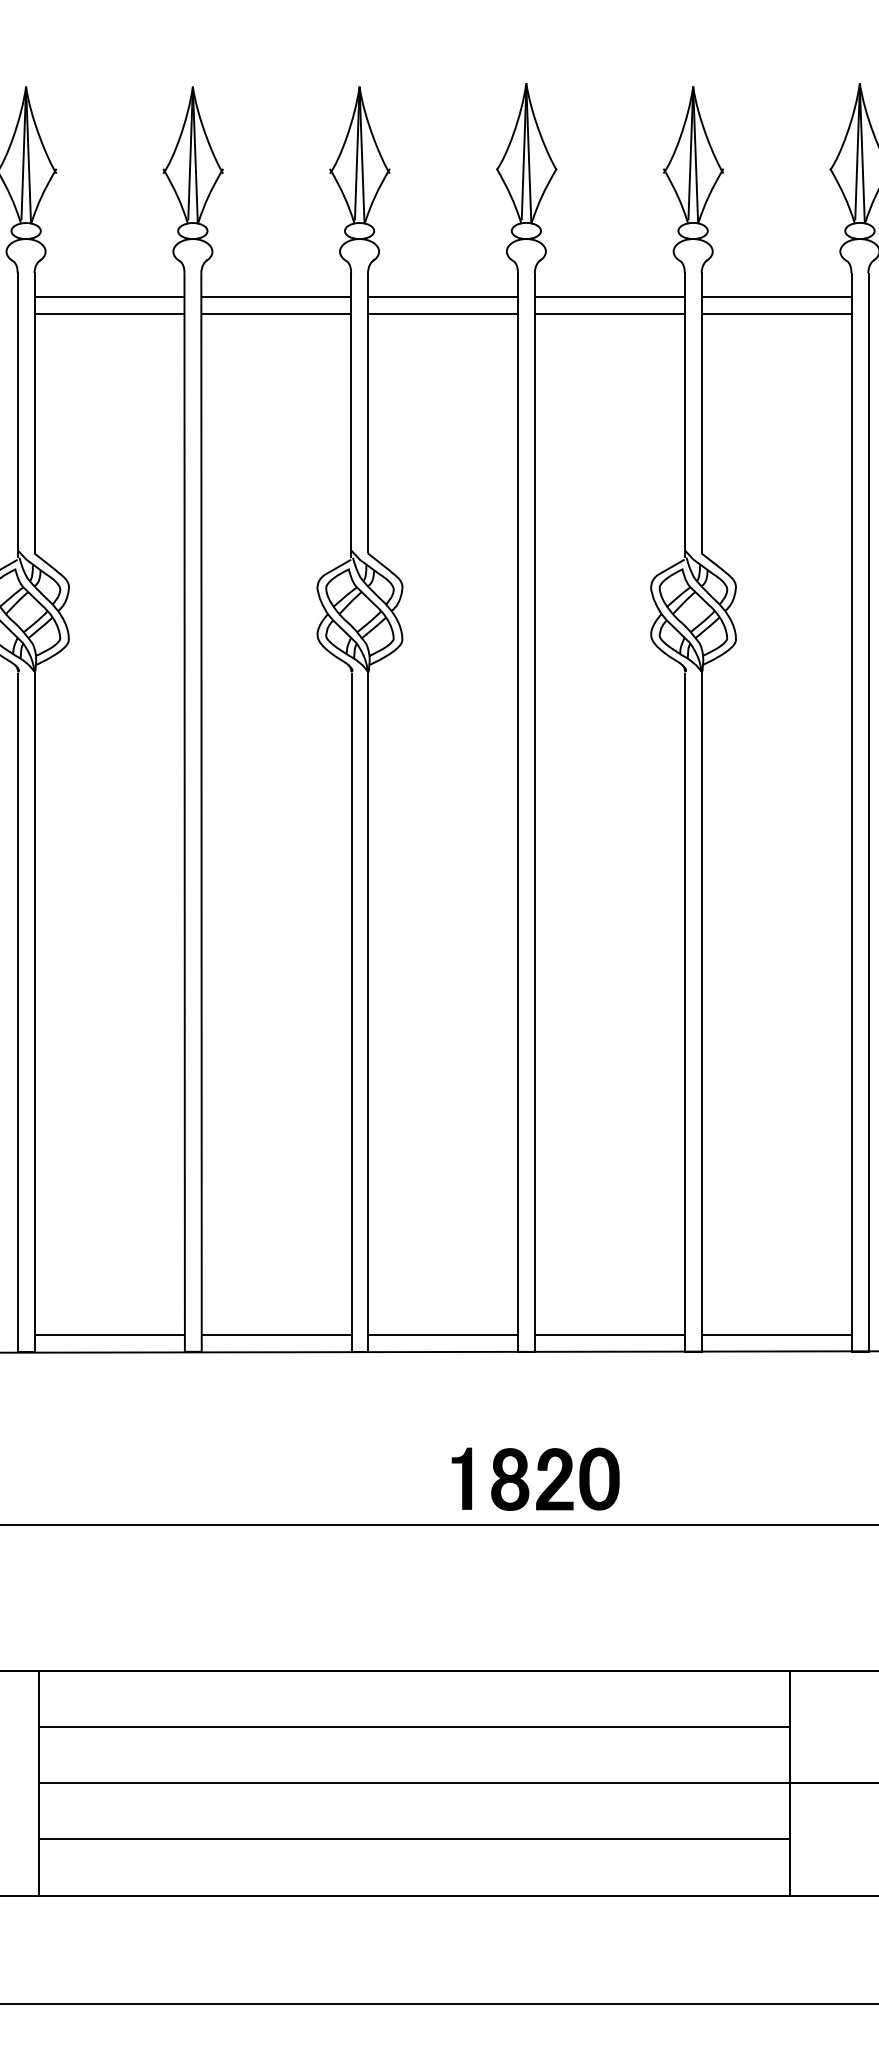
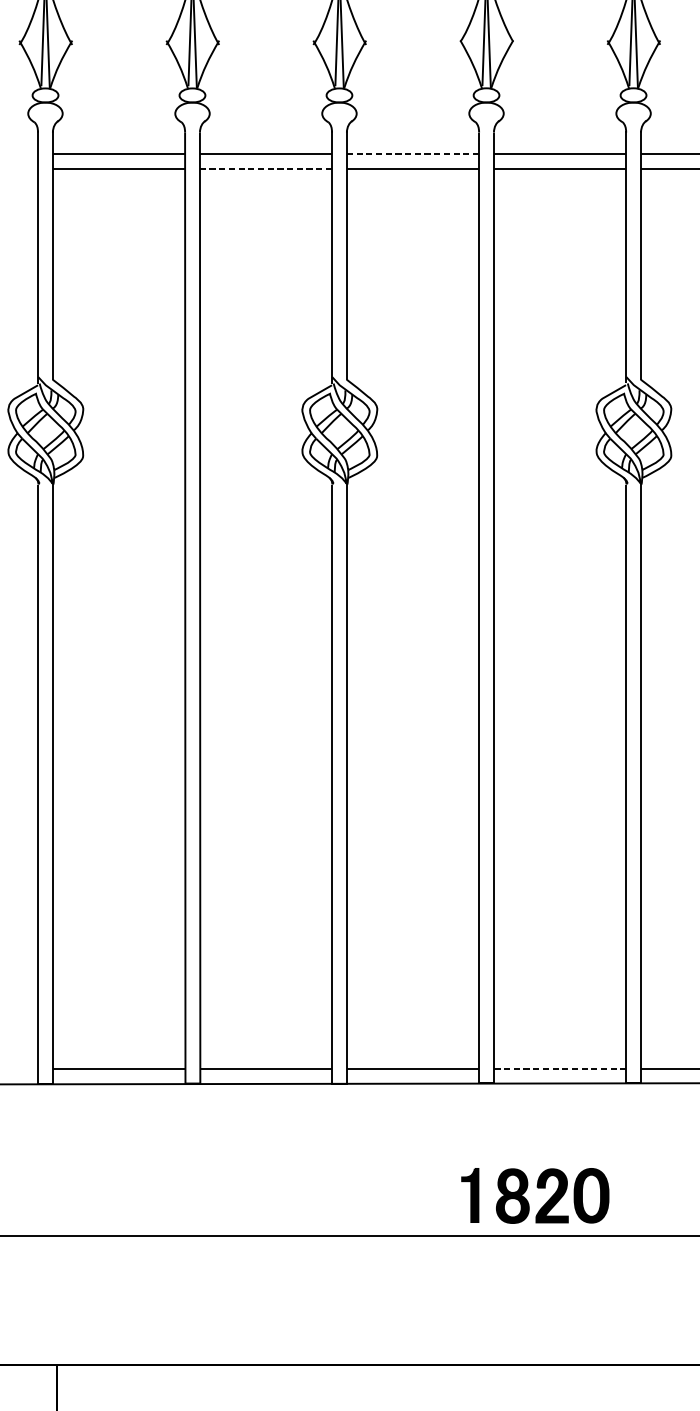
line: (443, 297) -> (413, 154), solid -> dashed
line: (276, 314) -> (266, 169), solid -> dashed
line: (610, 1334) -> (560, 1068), solid -> dashed
part: (538, 1470) -> (537, 1188), moved

